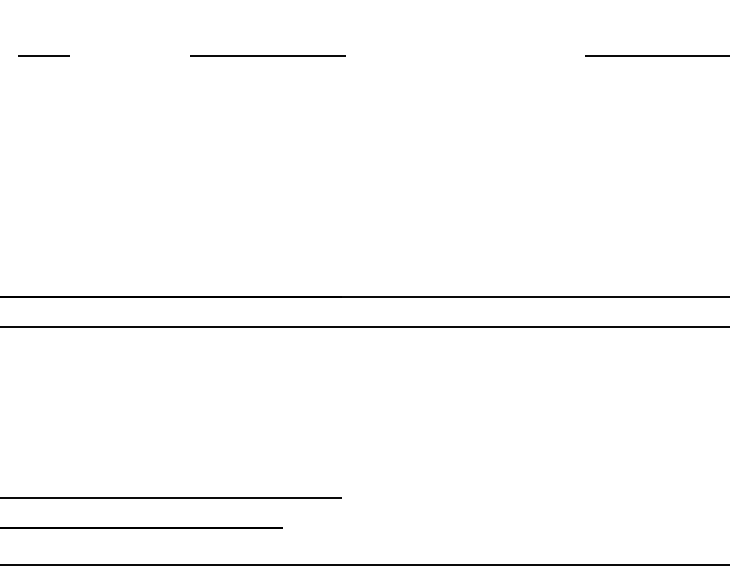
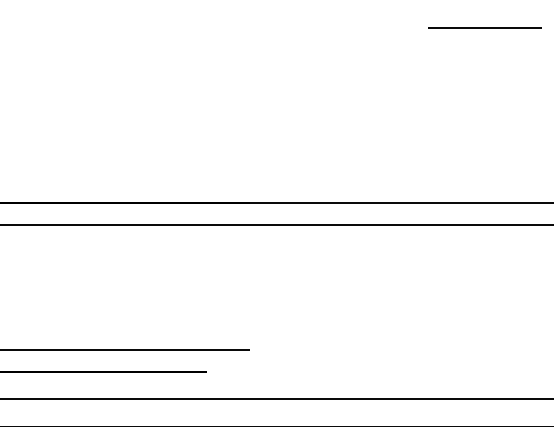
line: (43, 55) -> (32, 27), removed
line: (266, 55) -> (195, 27), removed

